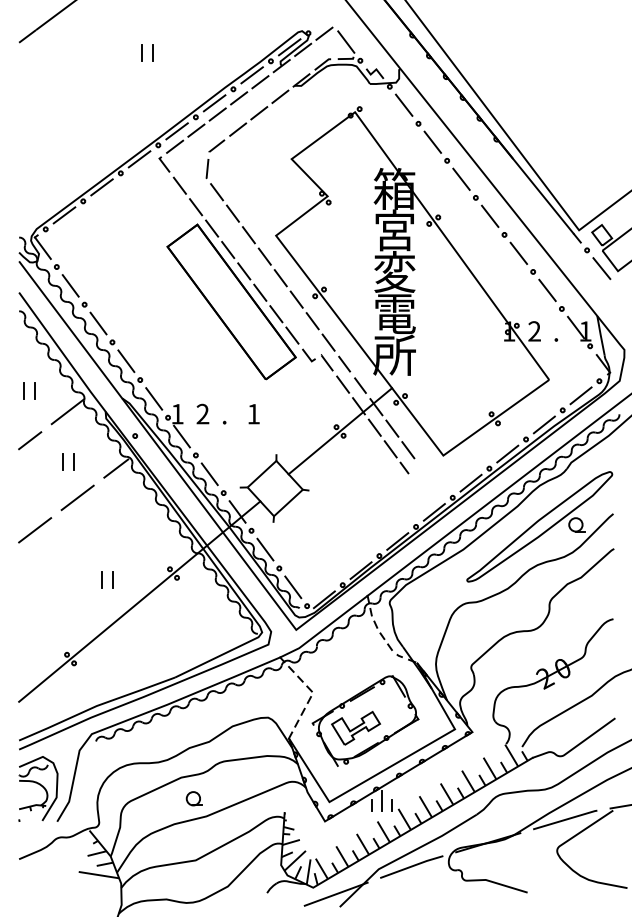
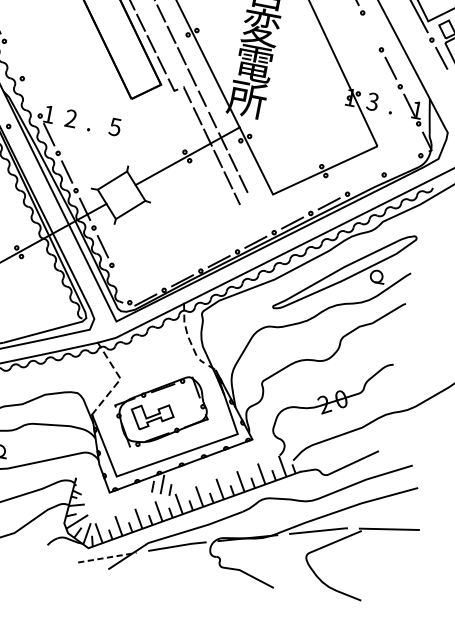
line: (518, 253) -> (371, 31), removed
text: (534, 331) -> (372, 101), 2 -> 3
line: (126, 361) -> (13, 60), removed
line: (580, 395) -> (402, 165), removed
line: (154, 398) -> (31, 97), removed
text: (253, 414) -> (114, 127), 1 -> 5
line: (543, 424) -> (365, 184), removed
line: (293, 587) -> (121, 284), removed
line: (336, 894) -> (107, 557), solid -> dashed

